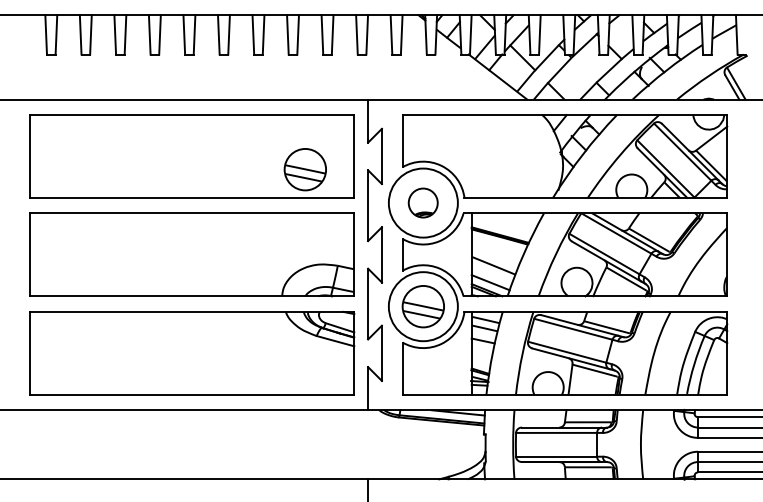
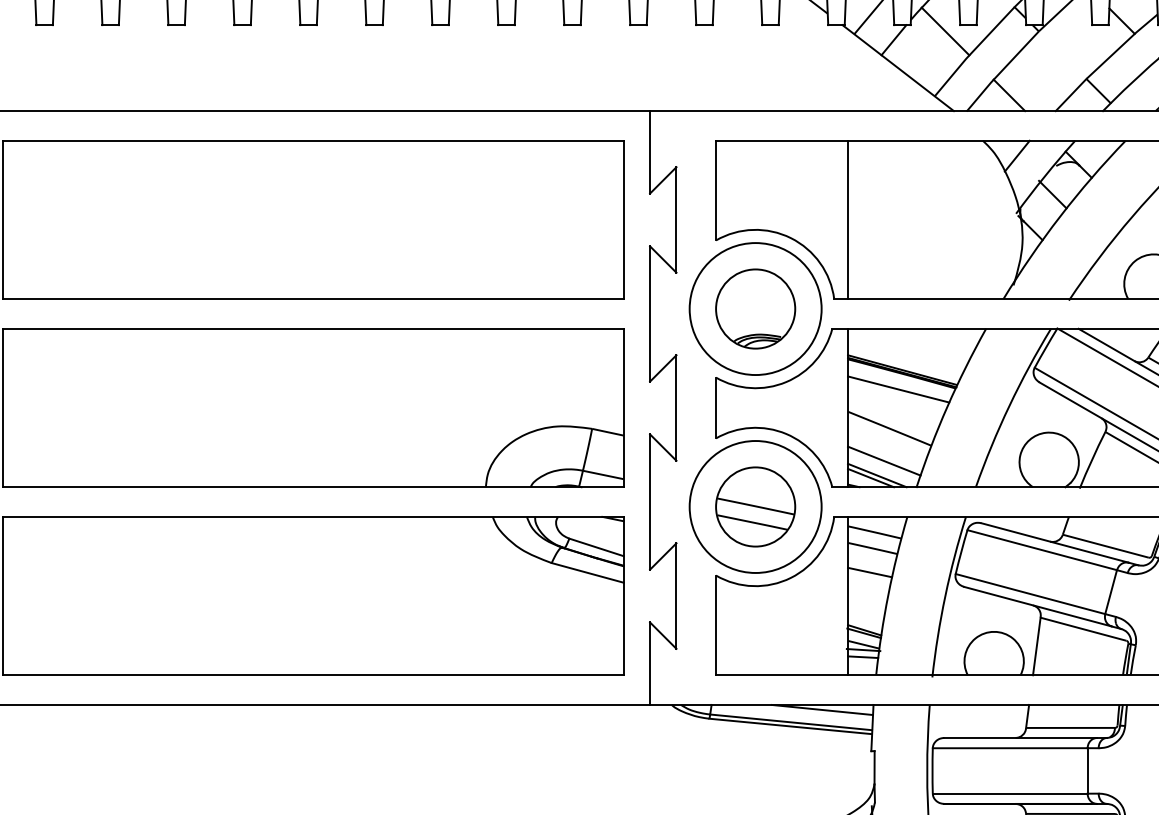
line: (471, 156) -> (847, 220), added
part: (304, 169) -> (528, 244), removed
part: (422, 202) -> (753, 307), size x1.43
line: (497, 245) -> (897, 390), added

